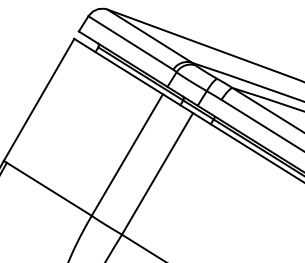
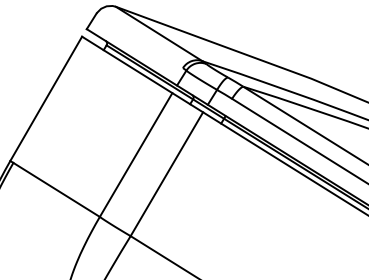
line: (130, 42) -> (139, 40), removed

